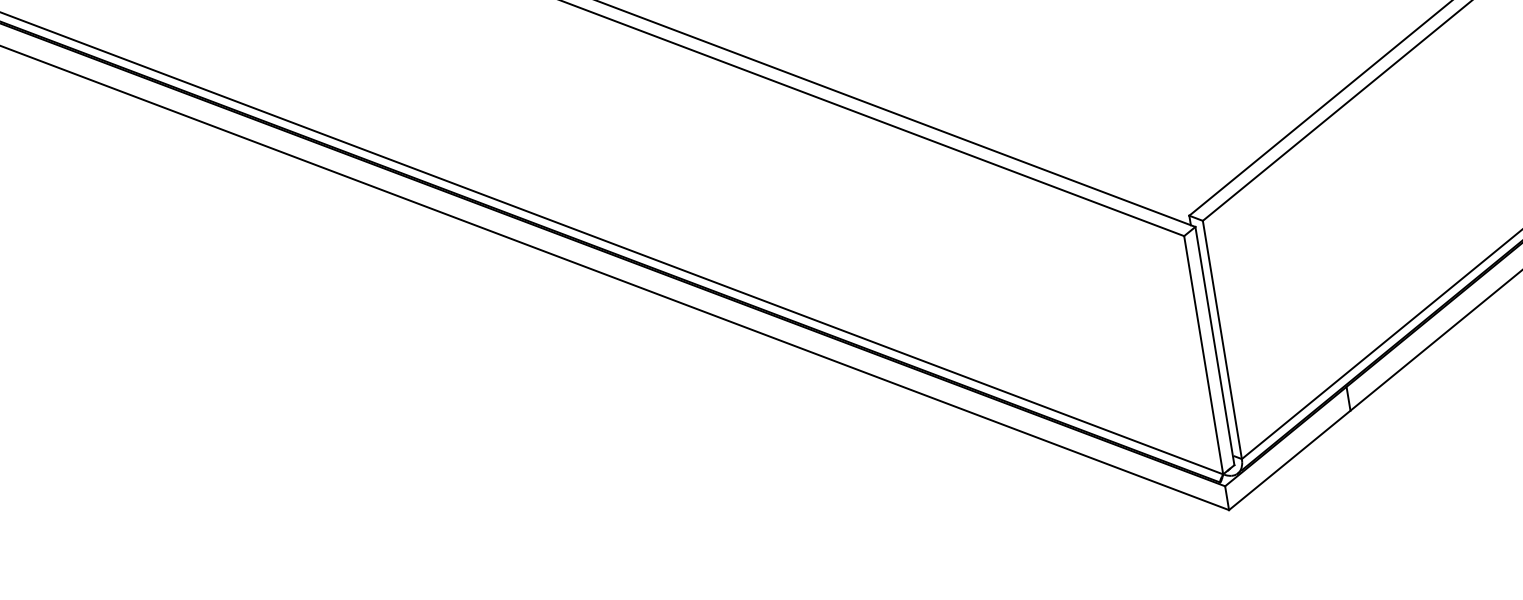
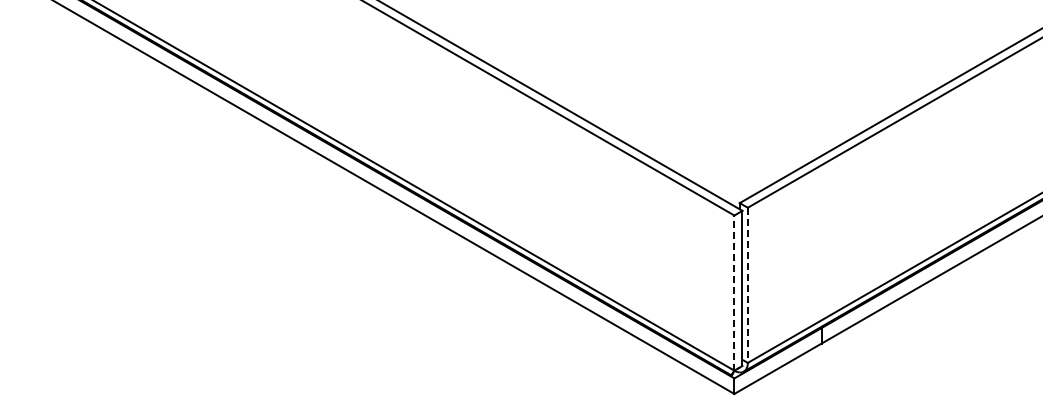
line: (1221, 340) -> (747, 285), solid -> dashed
line: (1203, 355) -> (734, 293), solid -> dashed

